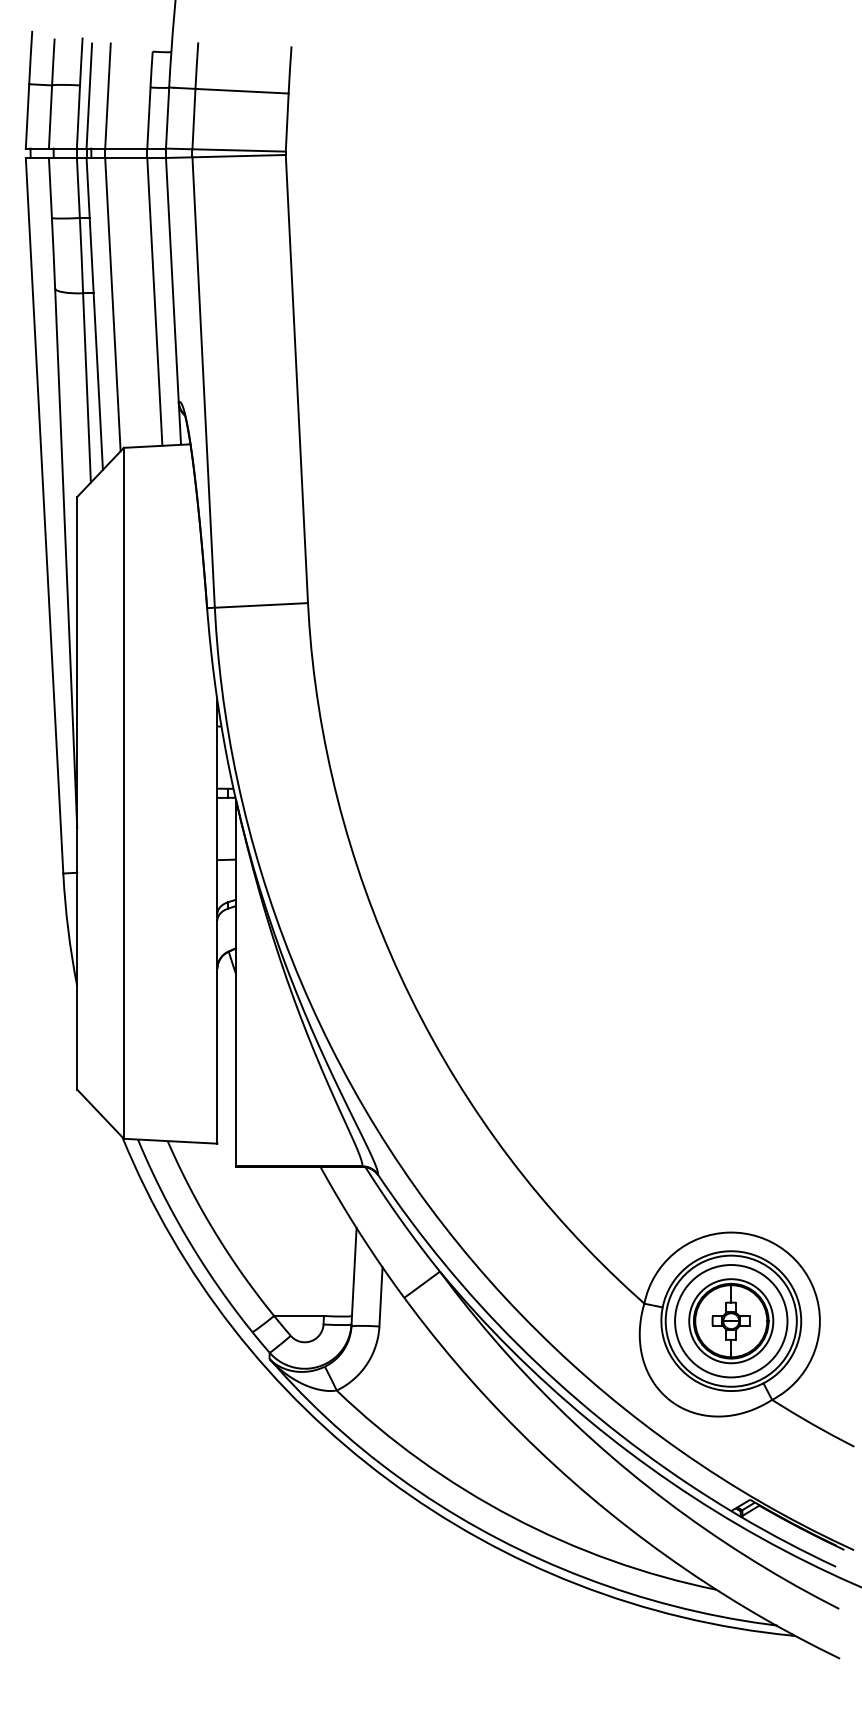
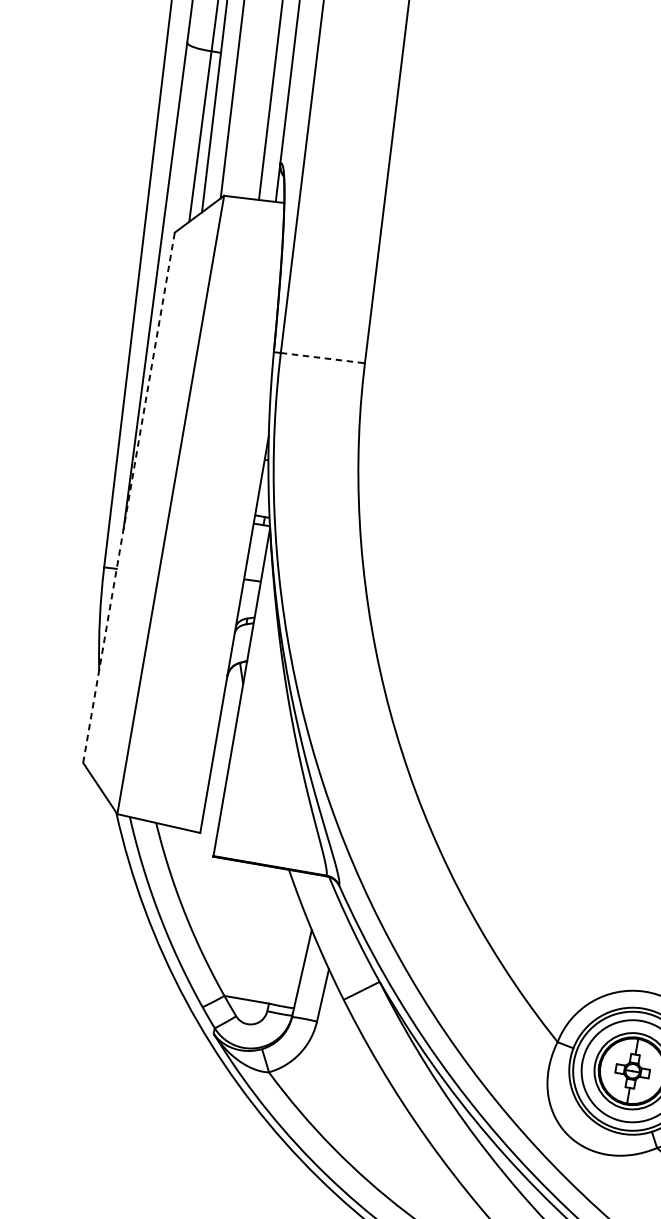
line: (261, 605) -> (322, 358), solid -> dashed
line: (77, 792) -> (129, 497), solid -> dashed

